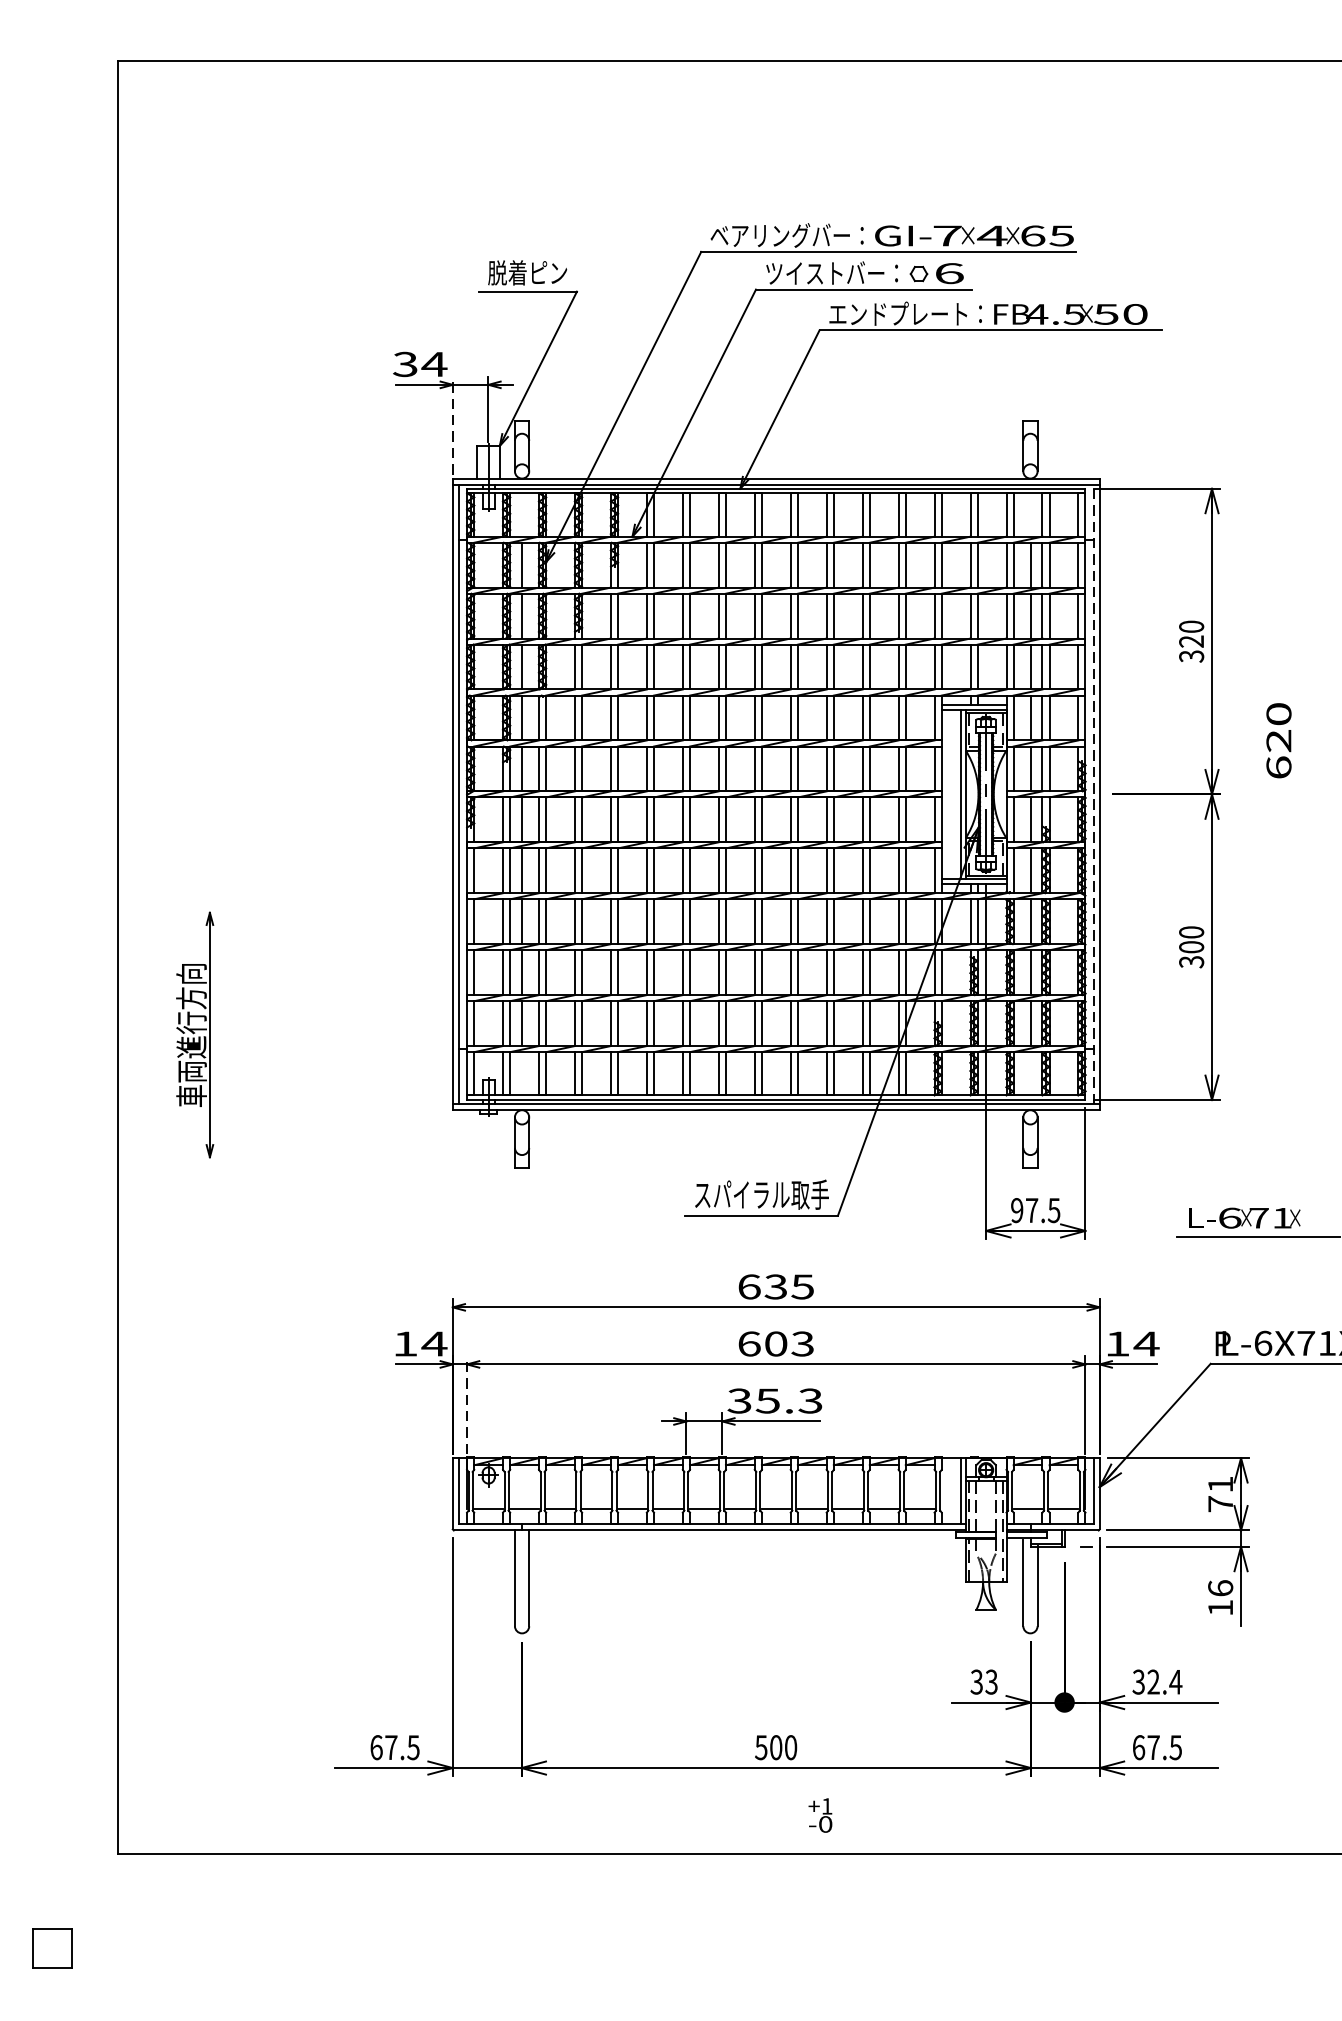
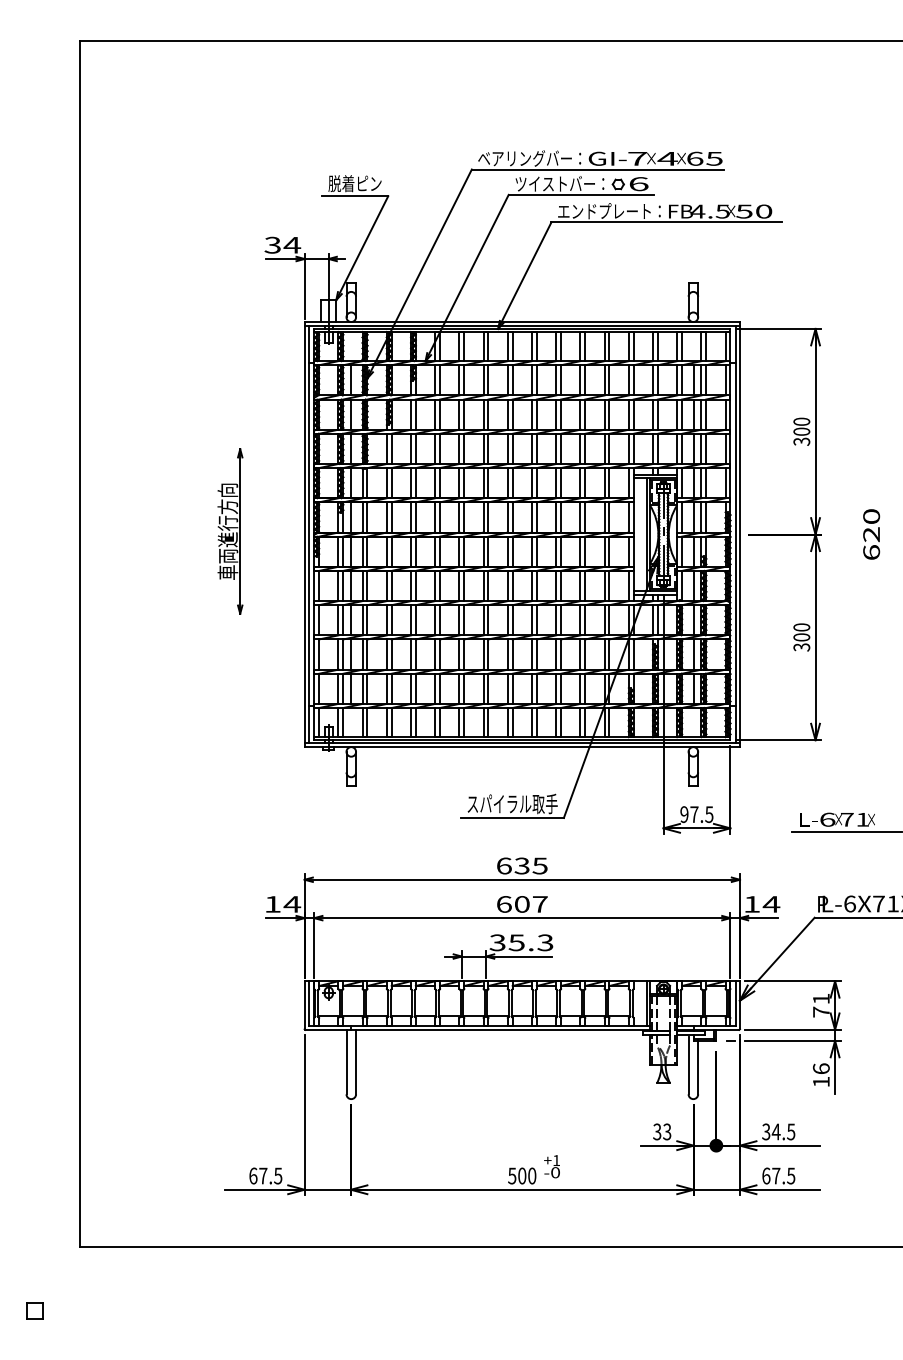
line: (452, 425) -> (304, 286), dashed -> solid
text: (1191, 641) -> (801, 431), 320 -> 300
text: (1278, 740) -> (871, 534), moved
line: (1093, 794) -> (735, 534), dashed -> solid
part: (195, 1035) -> (230, 531), moved
text: (801, 1344) -> (539, 904), 603 -> 607
line: (467, 1405) -> (314, 945), dashed -> solid
text: (1164, 1681) -> (783, 1131), 32.4 -> 34.5
text: (819, 1815) -> (551, 1166), moved
part: (51, 1947) -> (34, 1310), size x0.62

